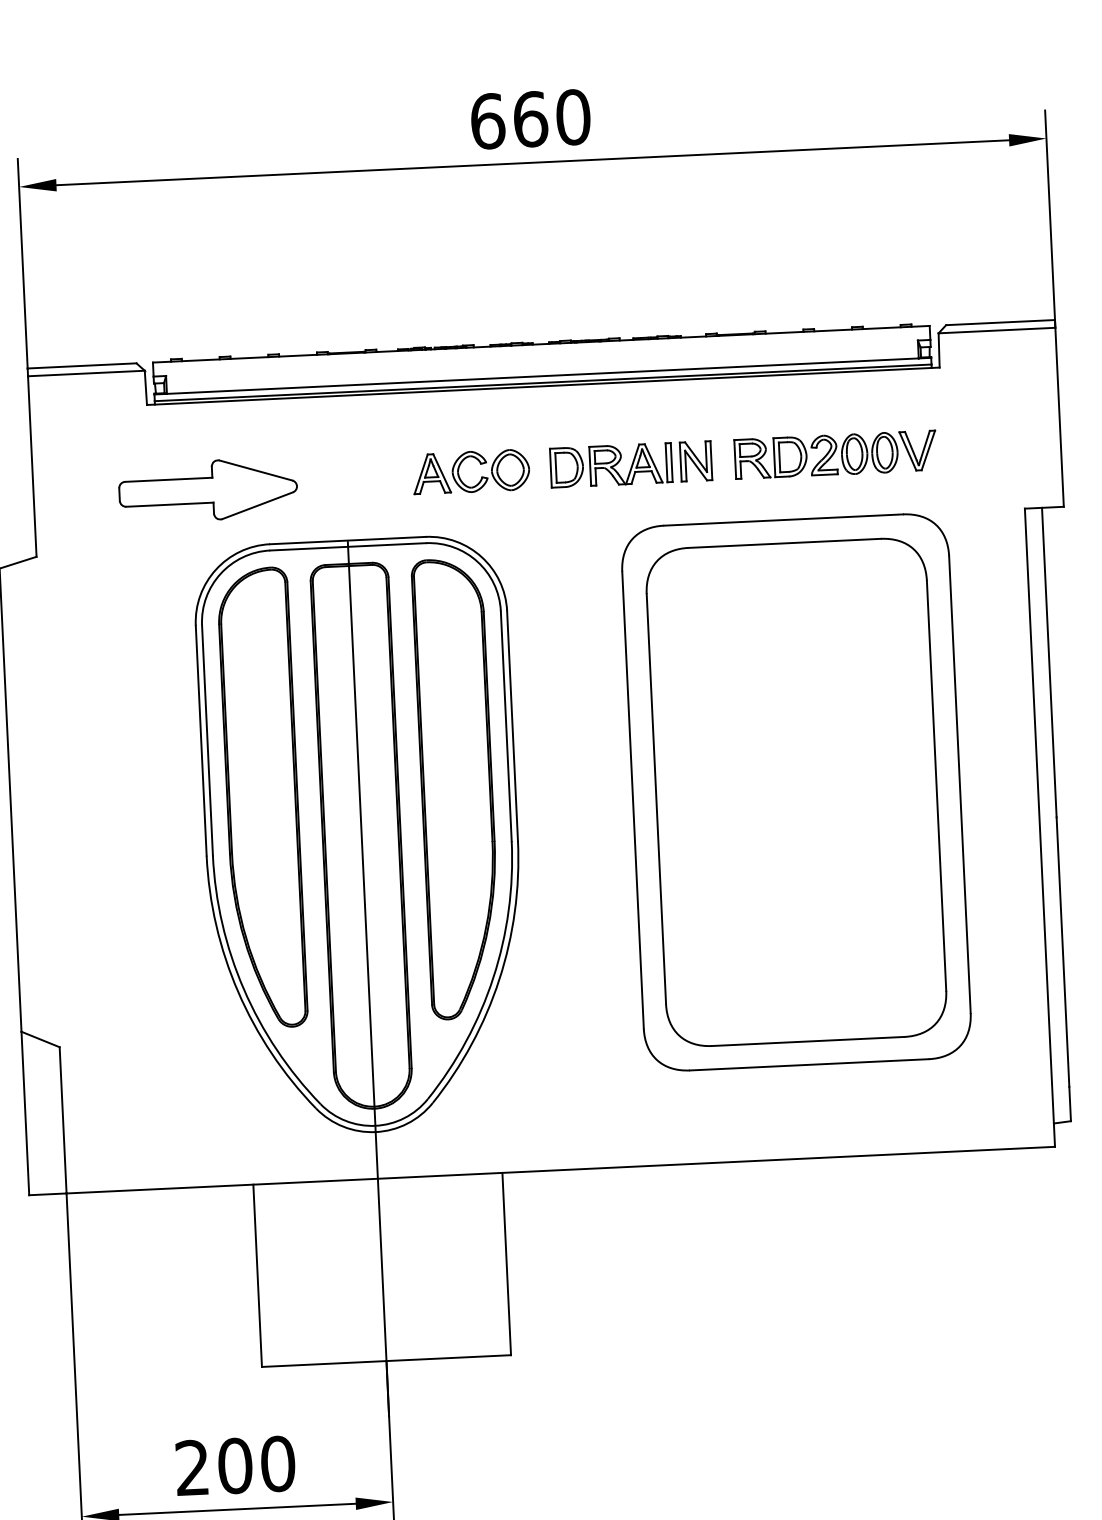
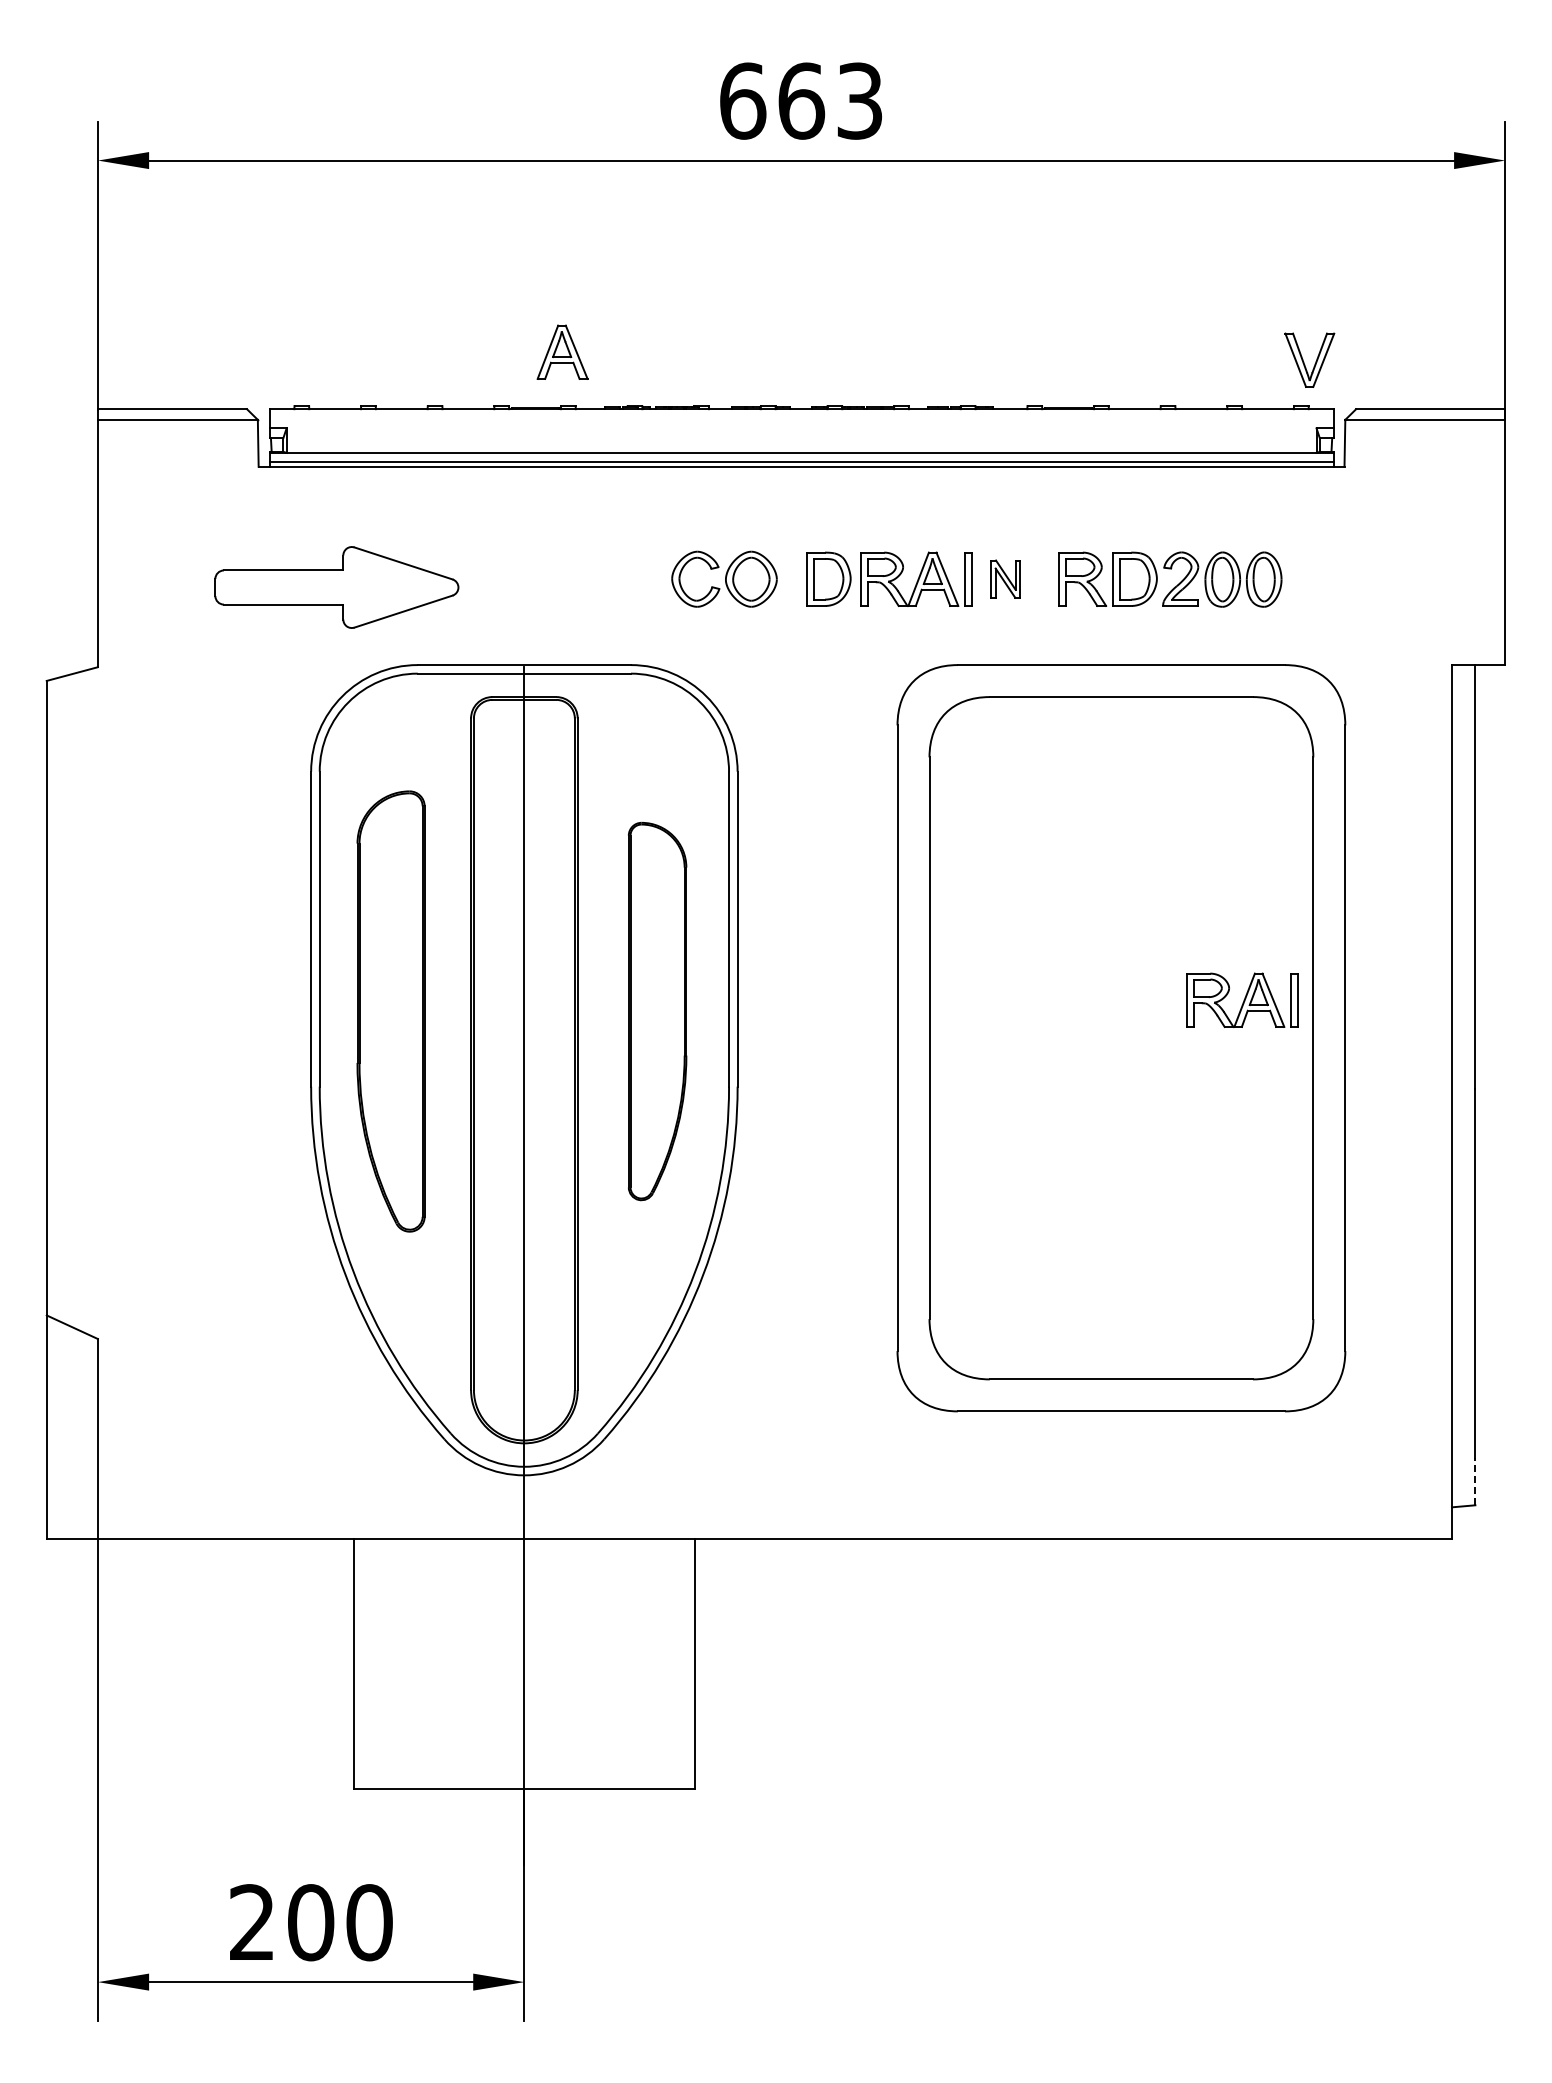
text: (573, 116) -> (860, 100), 660 -> 663
part: (917, 450) -> (1309, 359), moved
part: (696, 460) -> (1005, 578), size x0.7
part: (431, 473) -> (562, 351), moved
part: (883, 759) -> (1242, 999), added
part: (456, 788) -> (657, 1011), size x0.6
part: (261, 798) -> (390, 1011), size x0.7
line: (1070, 1103) -> (1475, 1481), solid -> dashed

